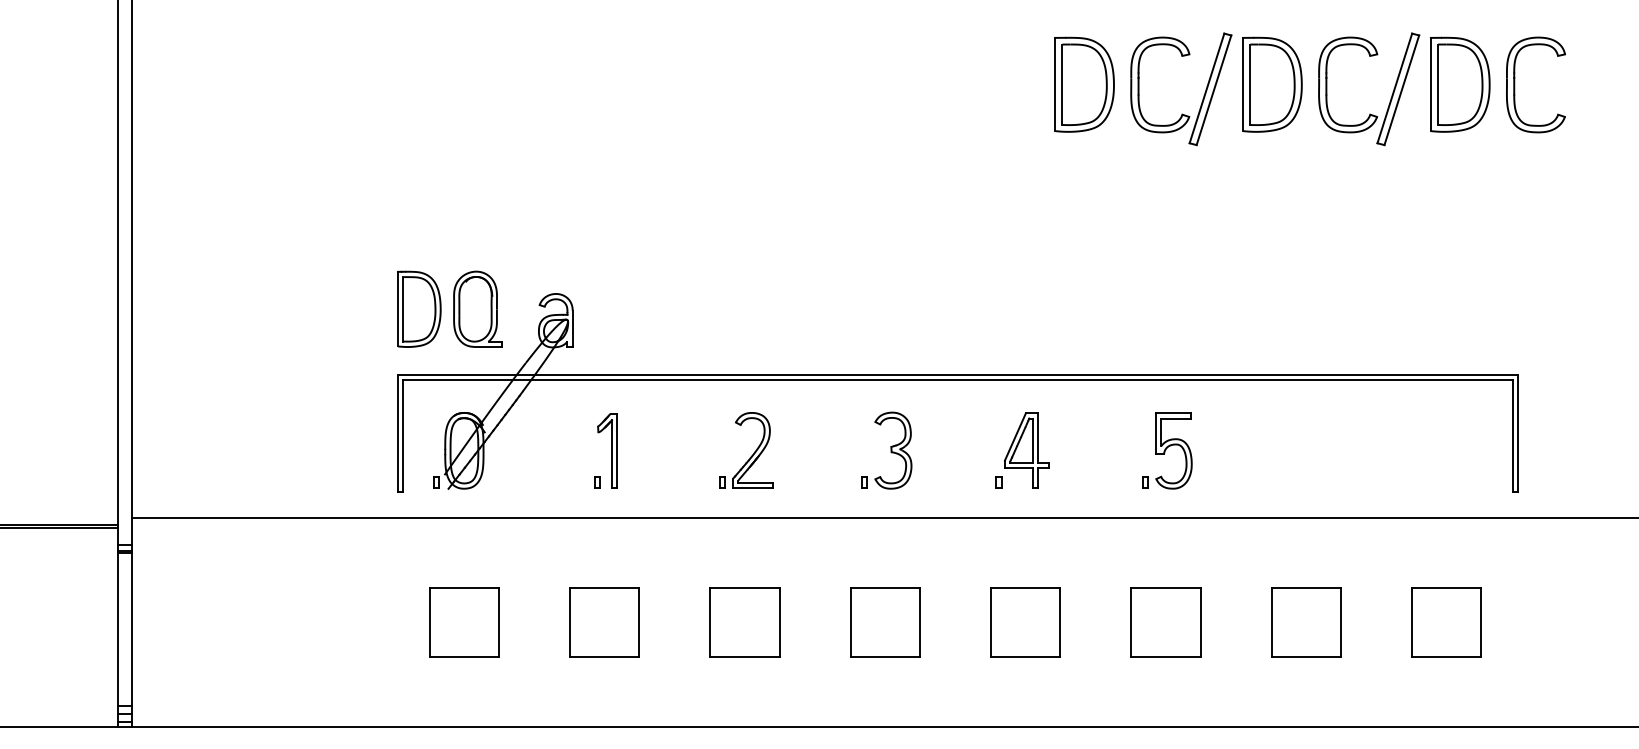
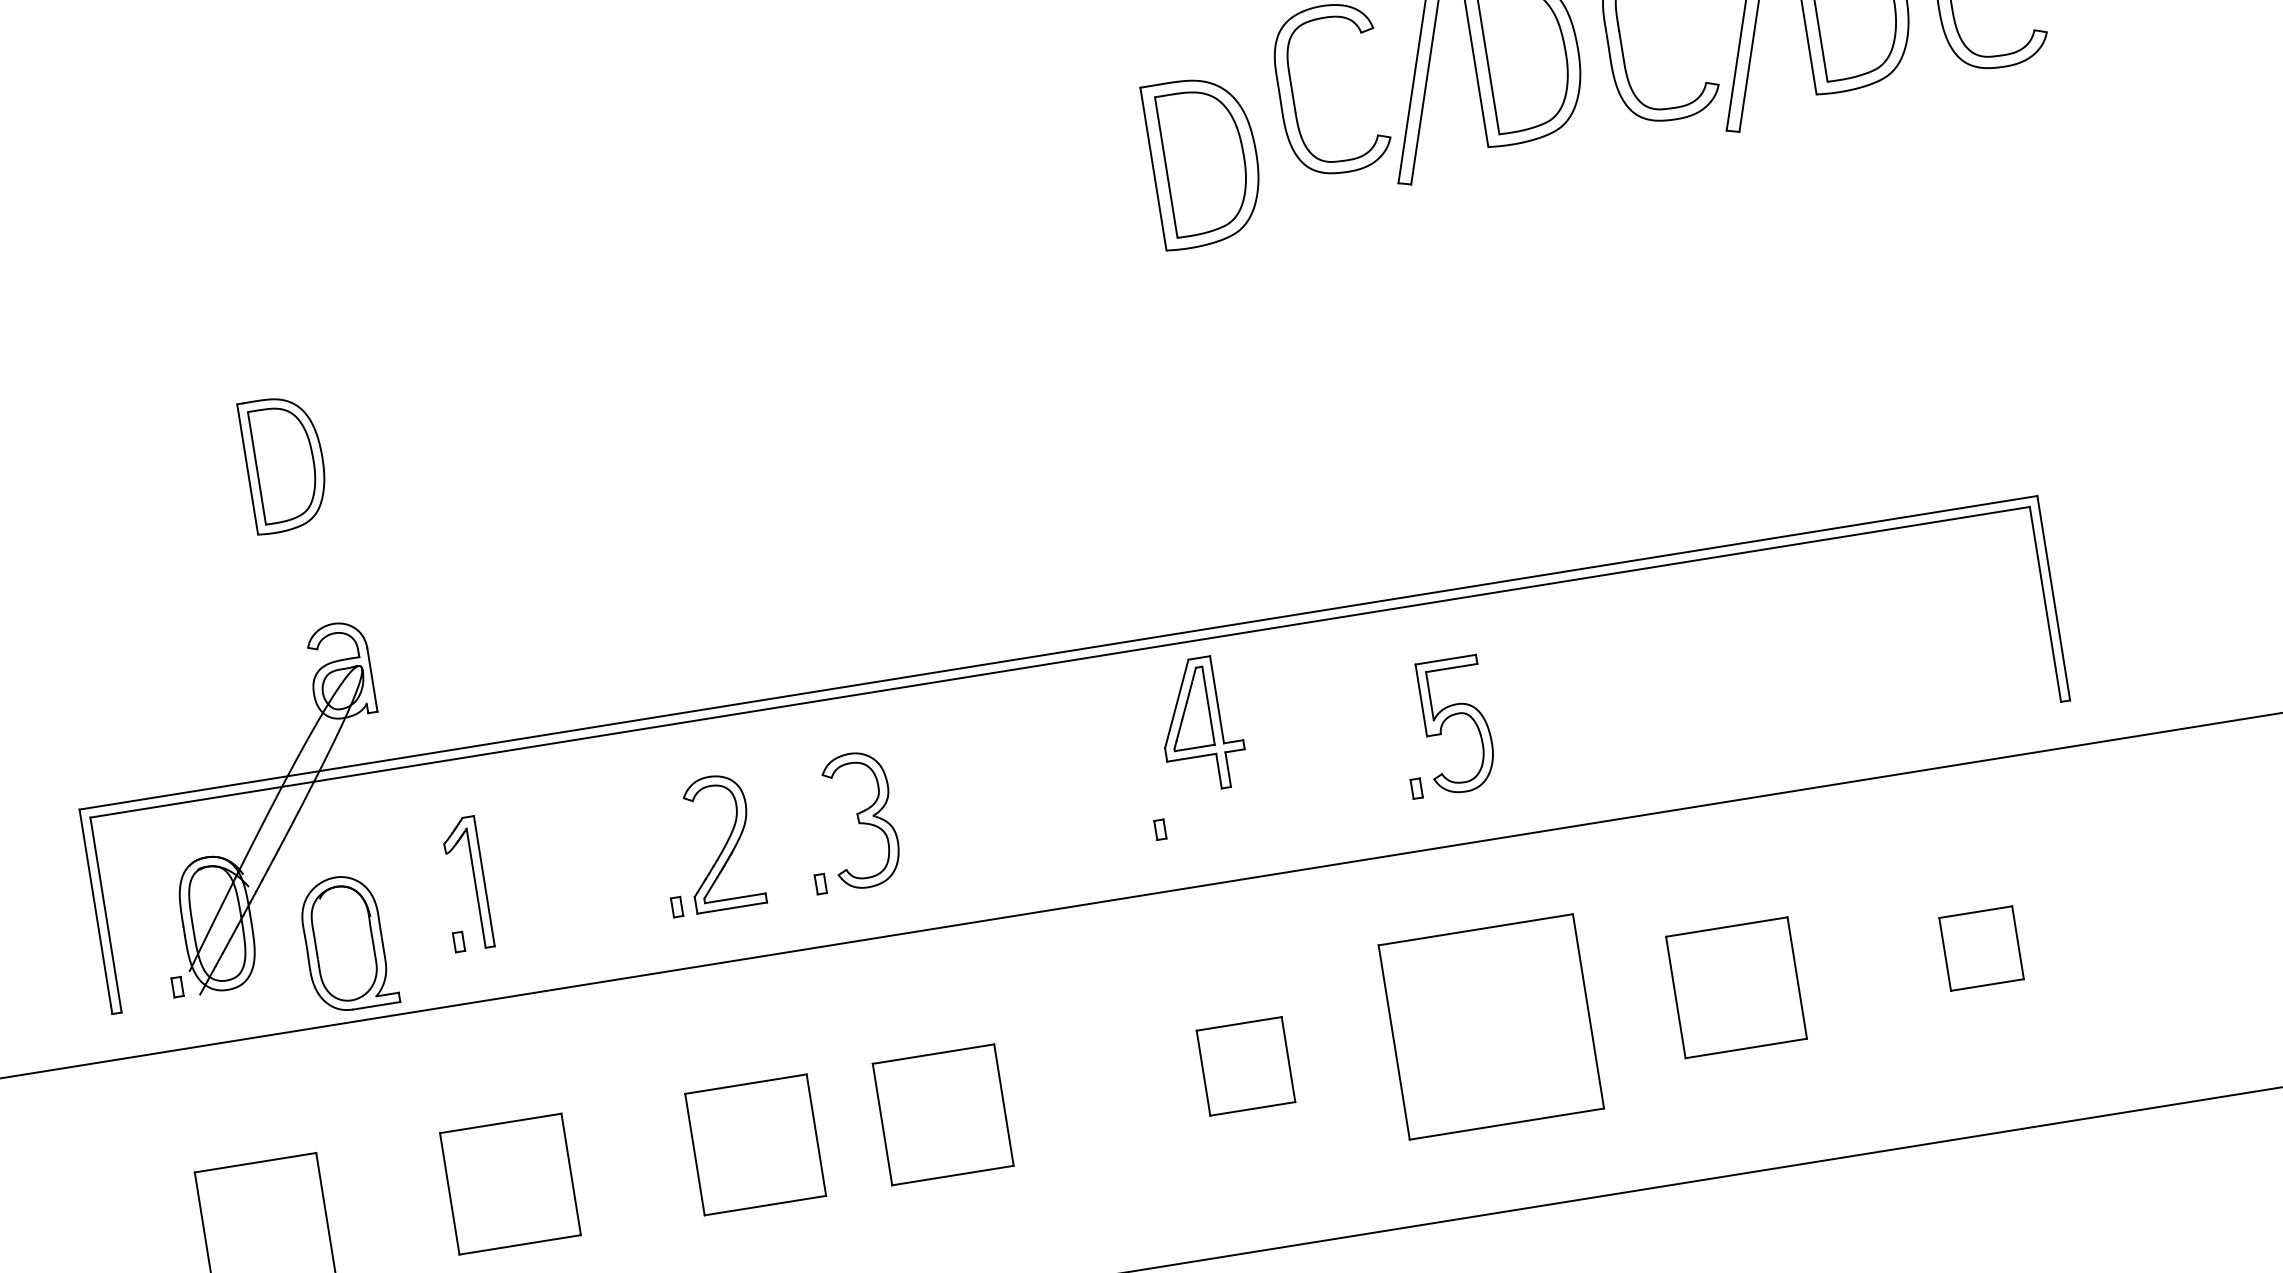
part: (1084, 84) -> (1204, 160), moved
part: (419, 308) -> (285, 462), moved
part: (477, 308) -> (347, 941), moved
part: (886, 450) -> (849, 821), moved
part: (1026, 450) -> (1199, 724), moved
part: (885, 622) -> (943, 1114), moved
part: (1025, 622) -> (1245, 1066), size x0.7
part: (1165, 622) -> (1490, 1027), size x1.6
part: (1446, 622) -> (1981, 948), size x0.6

